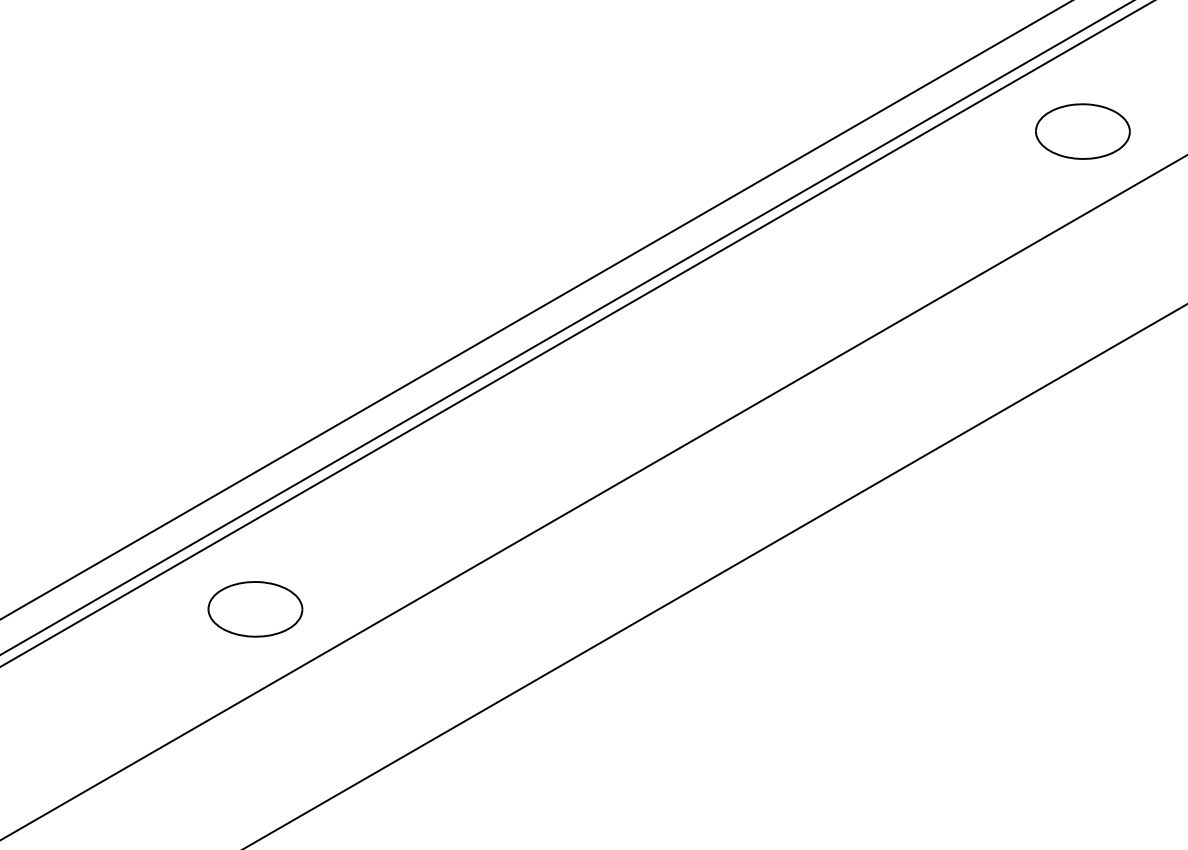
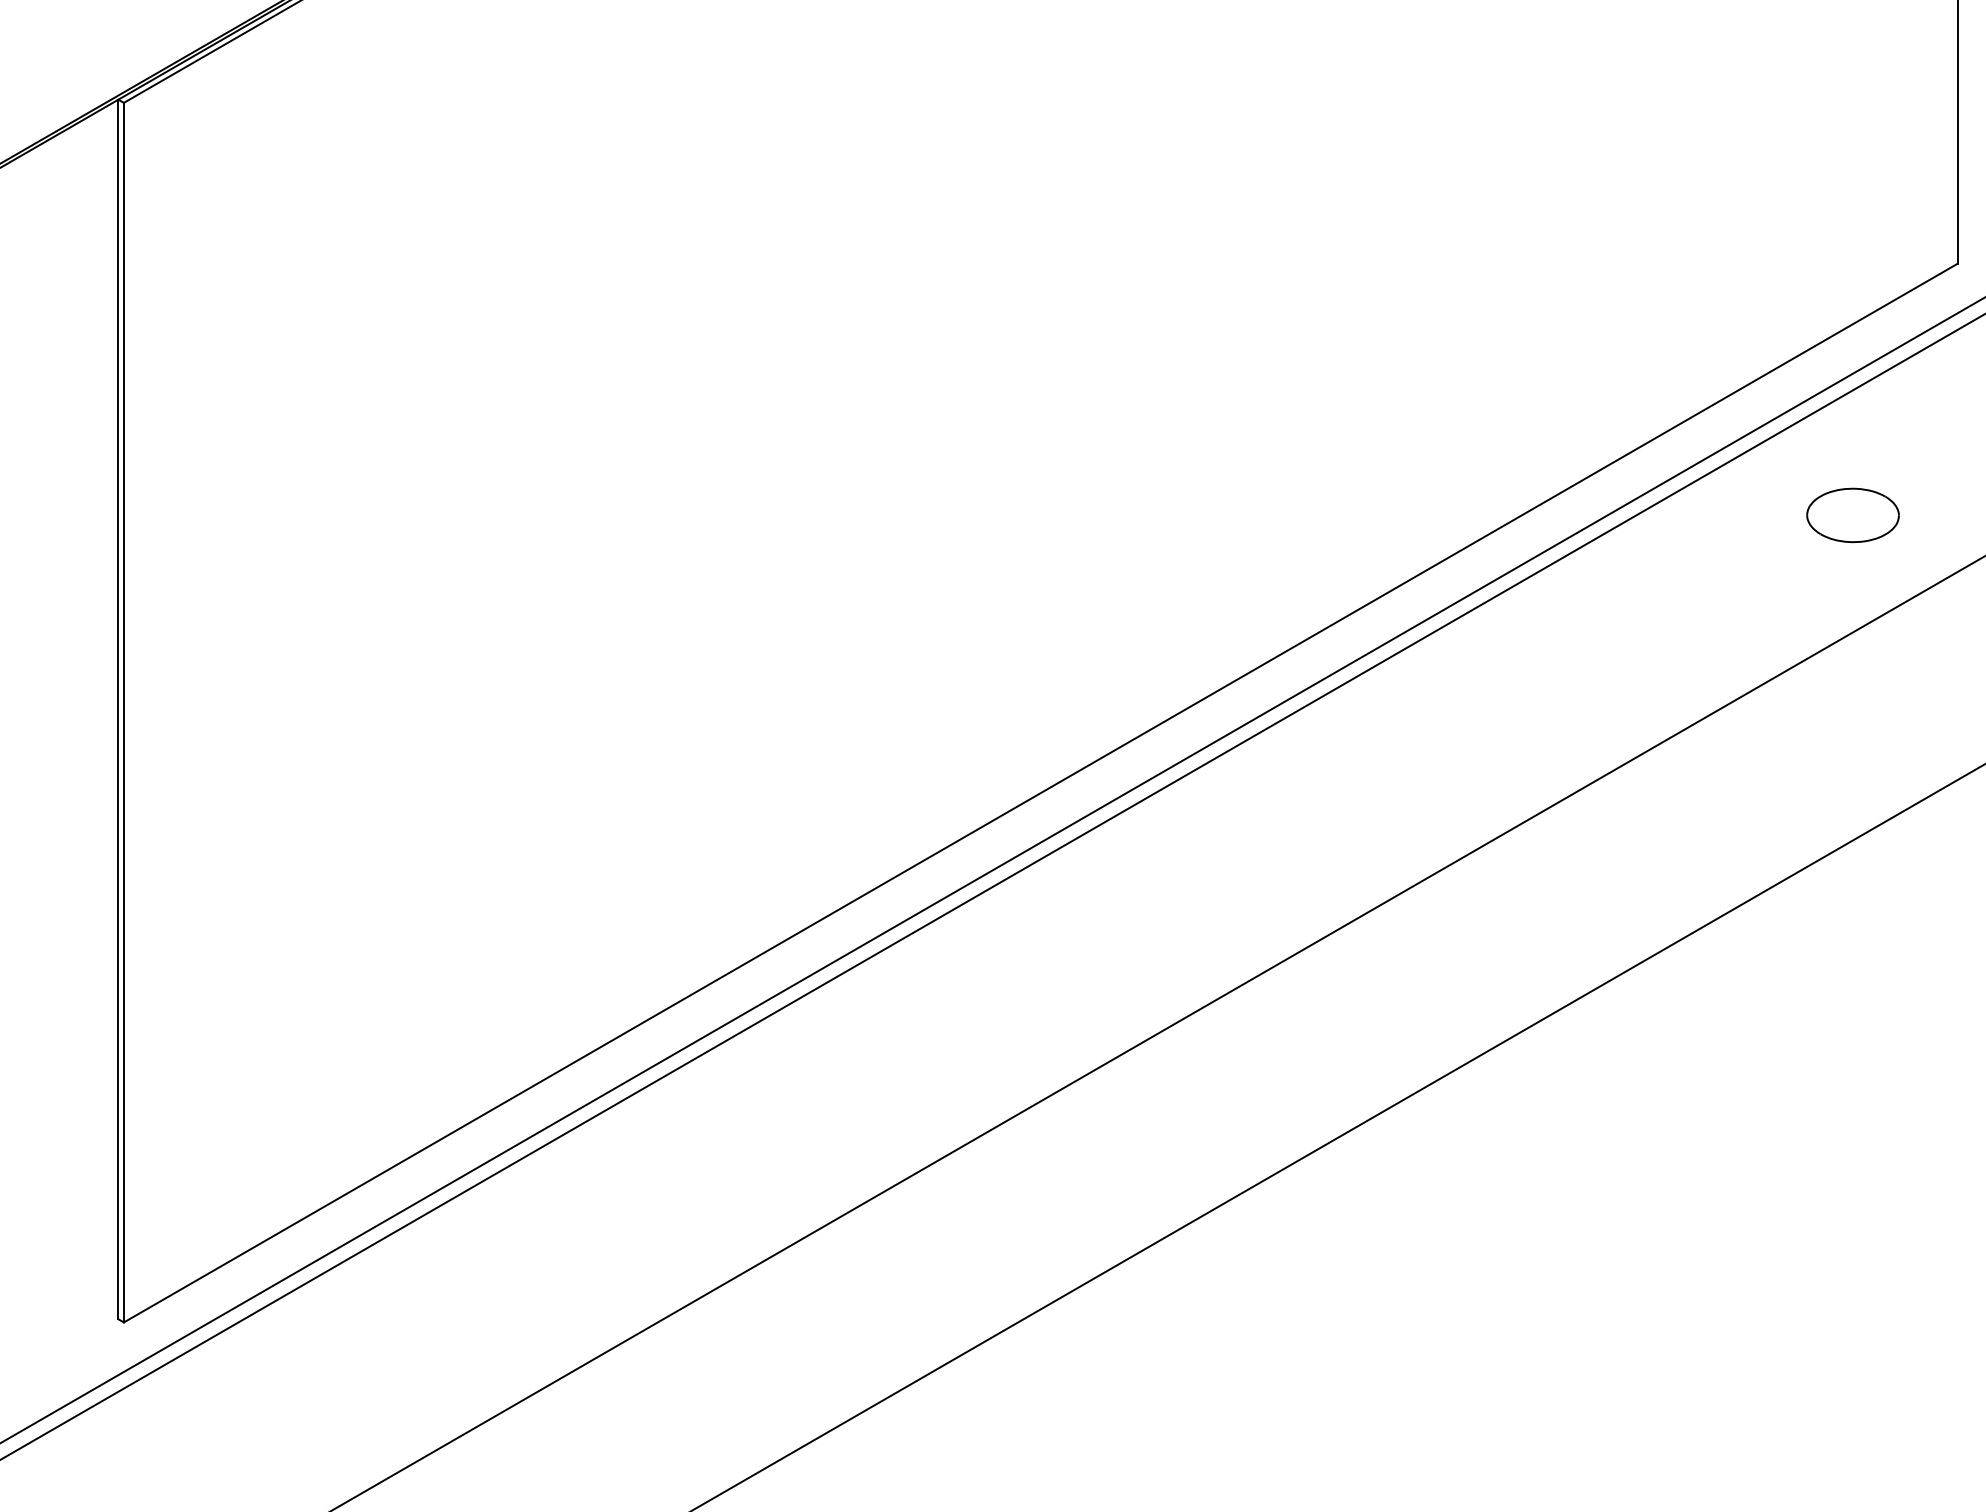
part: (1082, 131) -> (1852, 515), size x0.7
part: (255, 609) -> (697, 1182), removed

